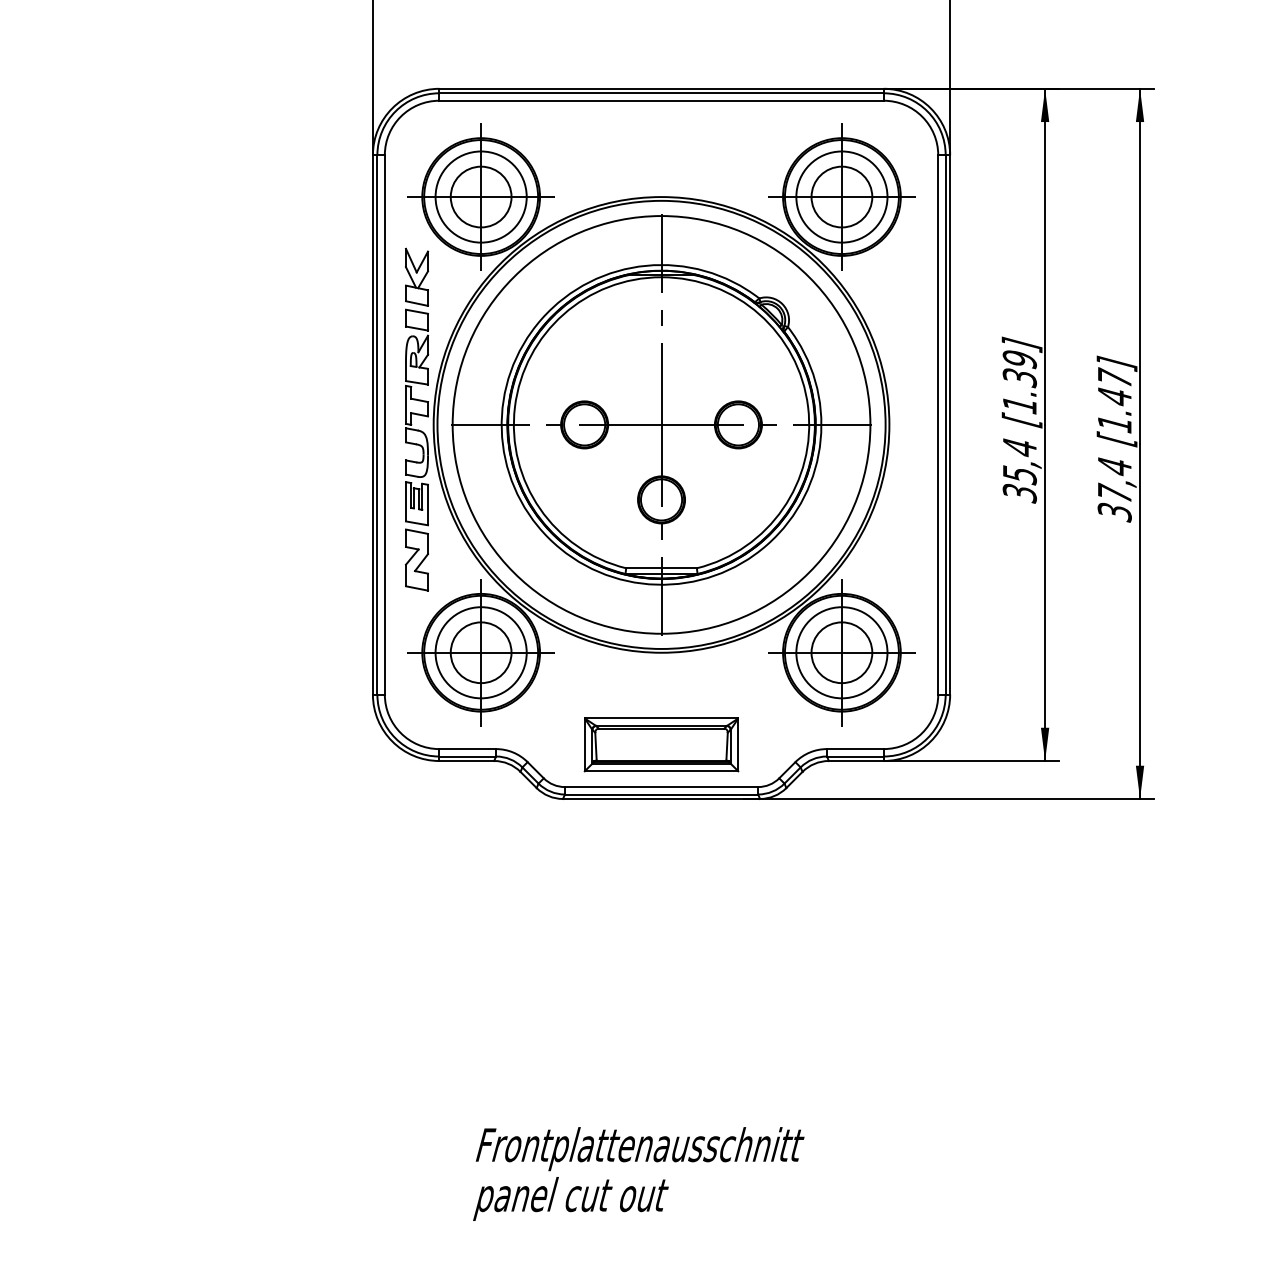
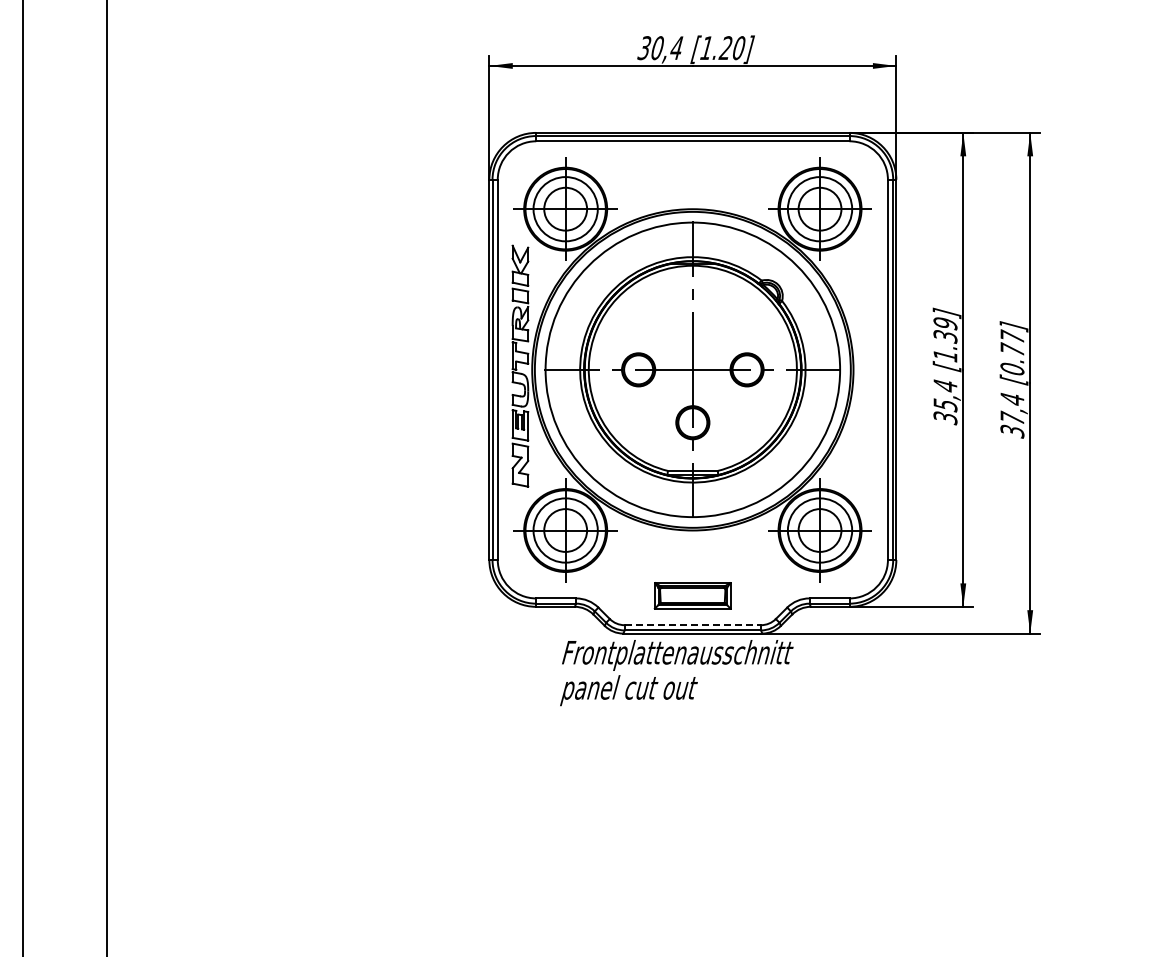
text: (1114, 408) -> (1012, 358), [1.47] -> [0.77]
part: (661, 744) -> (692, 595), size x0.7
line: (662, 787) -> (693, 625), solid -> dashed
text: (638, 1174) -> (676, 673), moved

